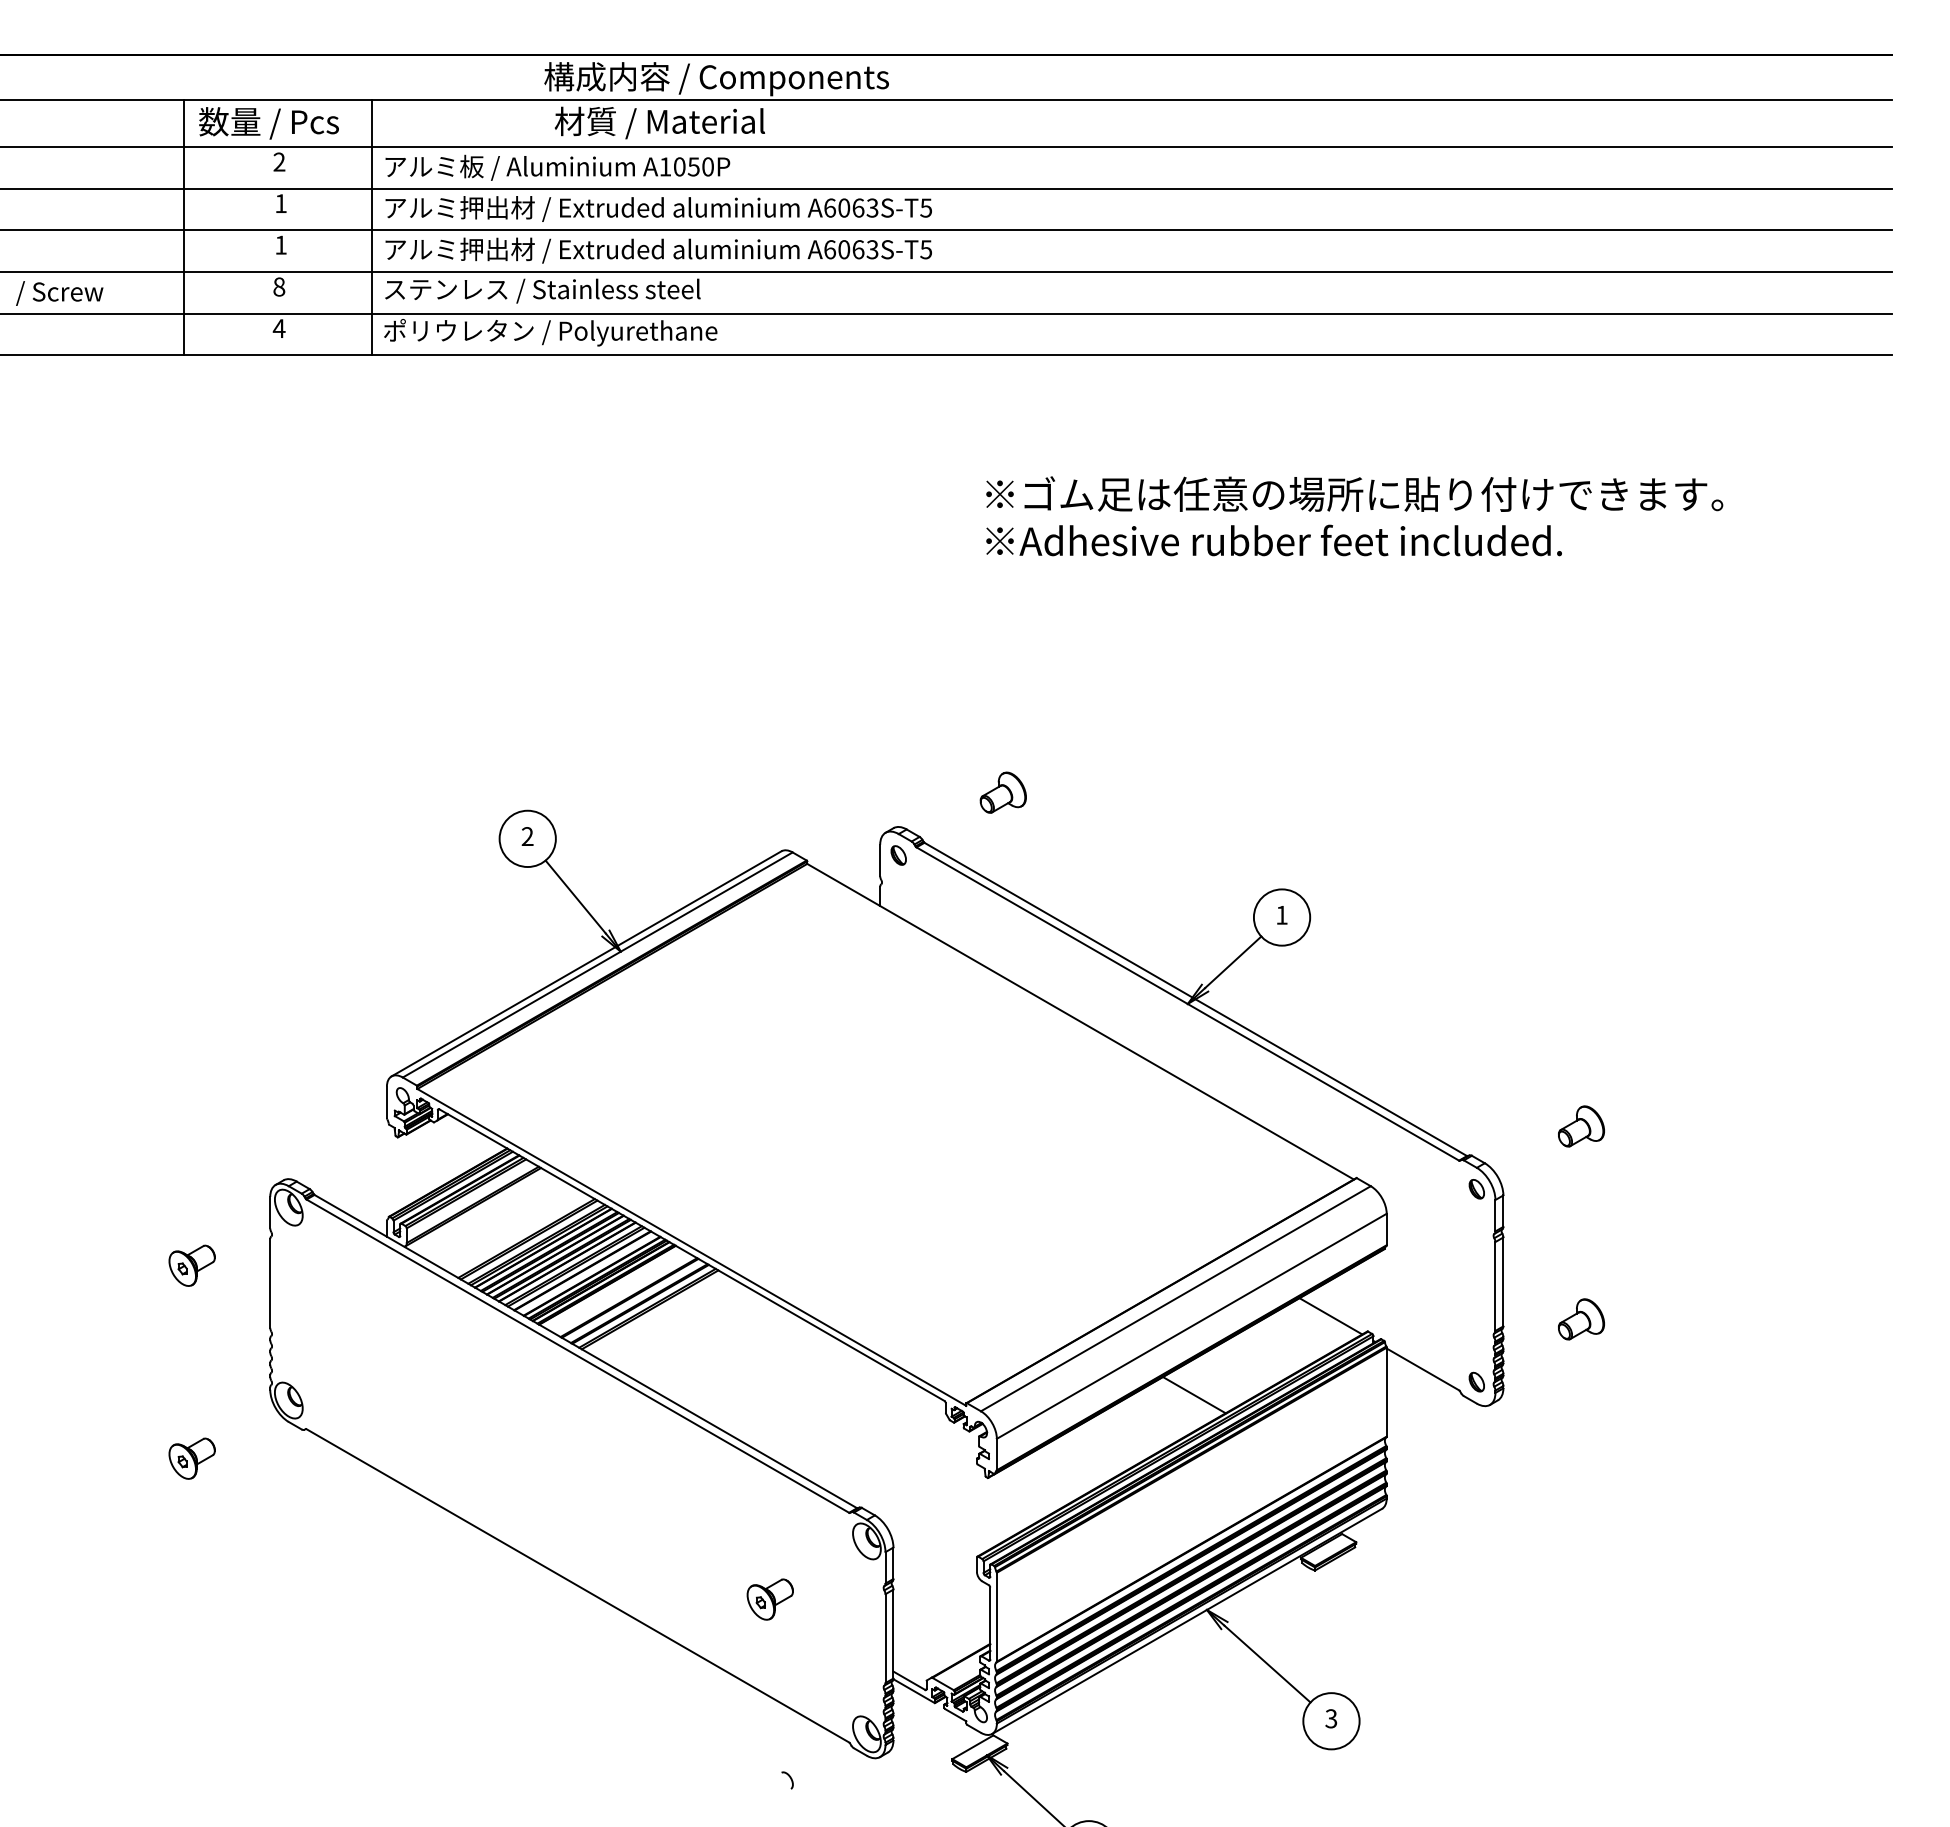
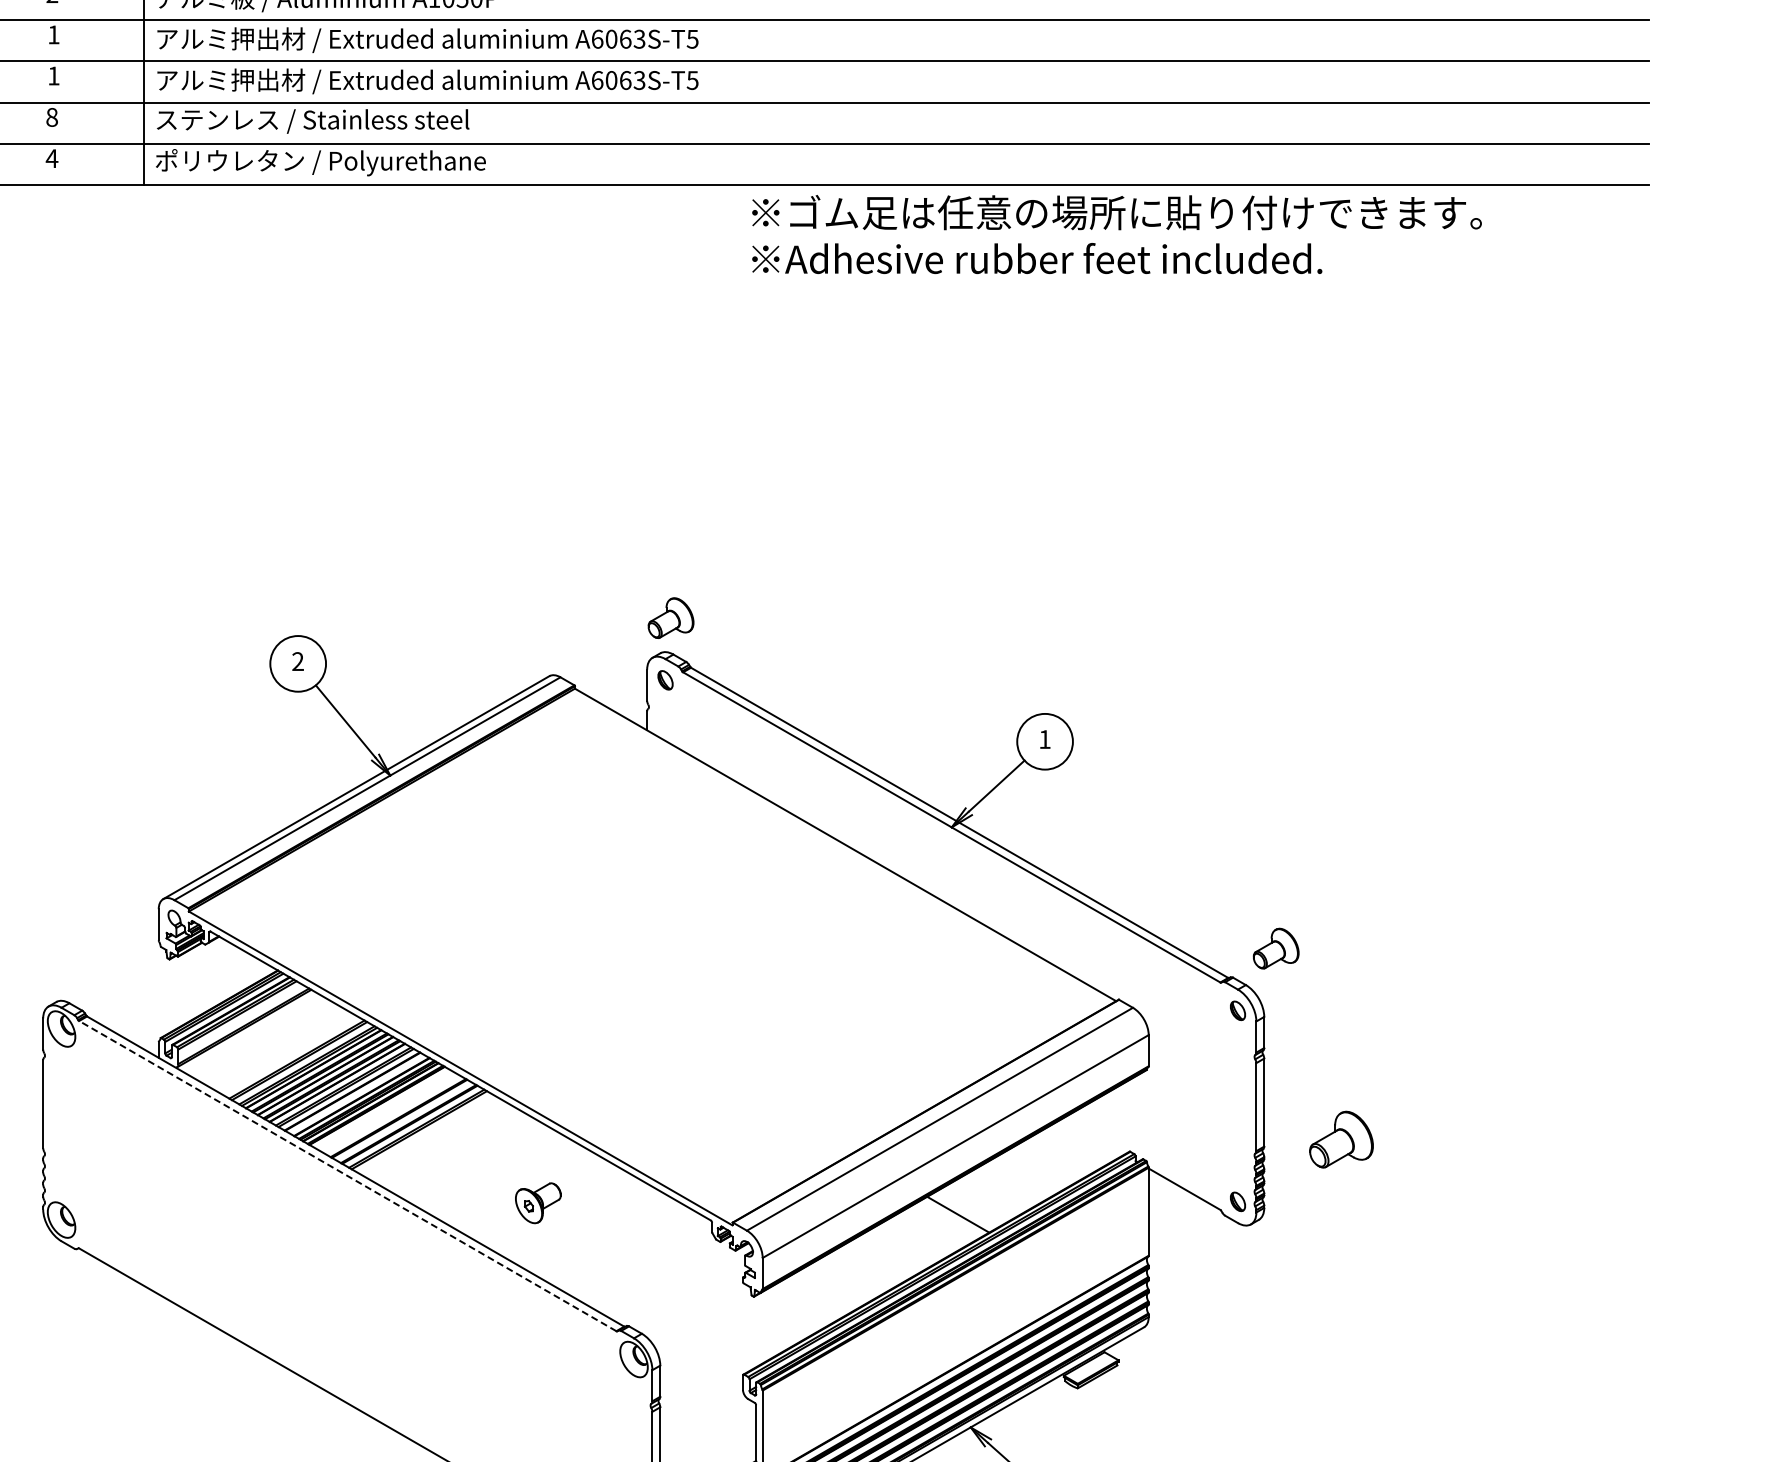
text: (1354, 516) -> (1116, 234), moved
part: (1002, 792) -> (670, 617), moved
part: (1581, 1126) -> (1276, 948), moved
line: (1330, 1316) -> (1093, 1136), removed
part: (1581, 1319) -> (1341, 1139), size x1.4
line: (577, 1355) -> (347, 1175), solid -> dashed
part: (769, 1599) -> (537, 1203), moved

